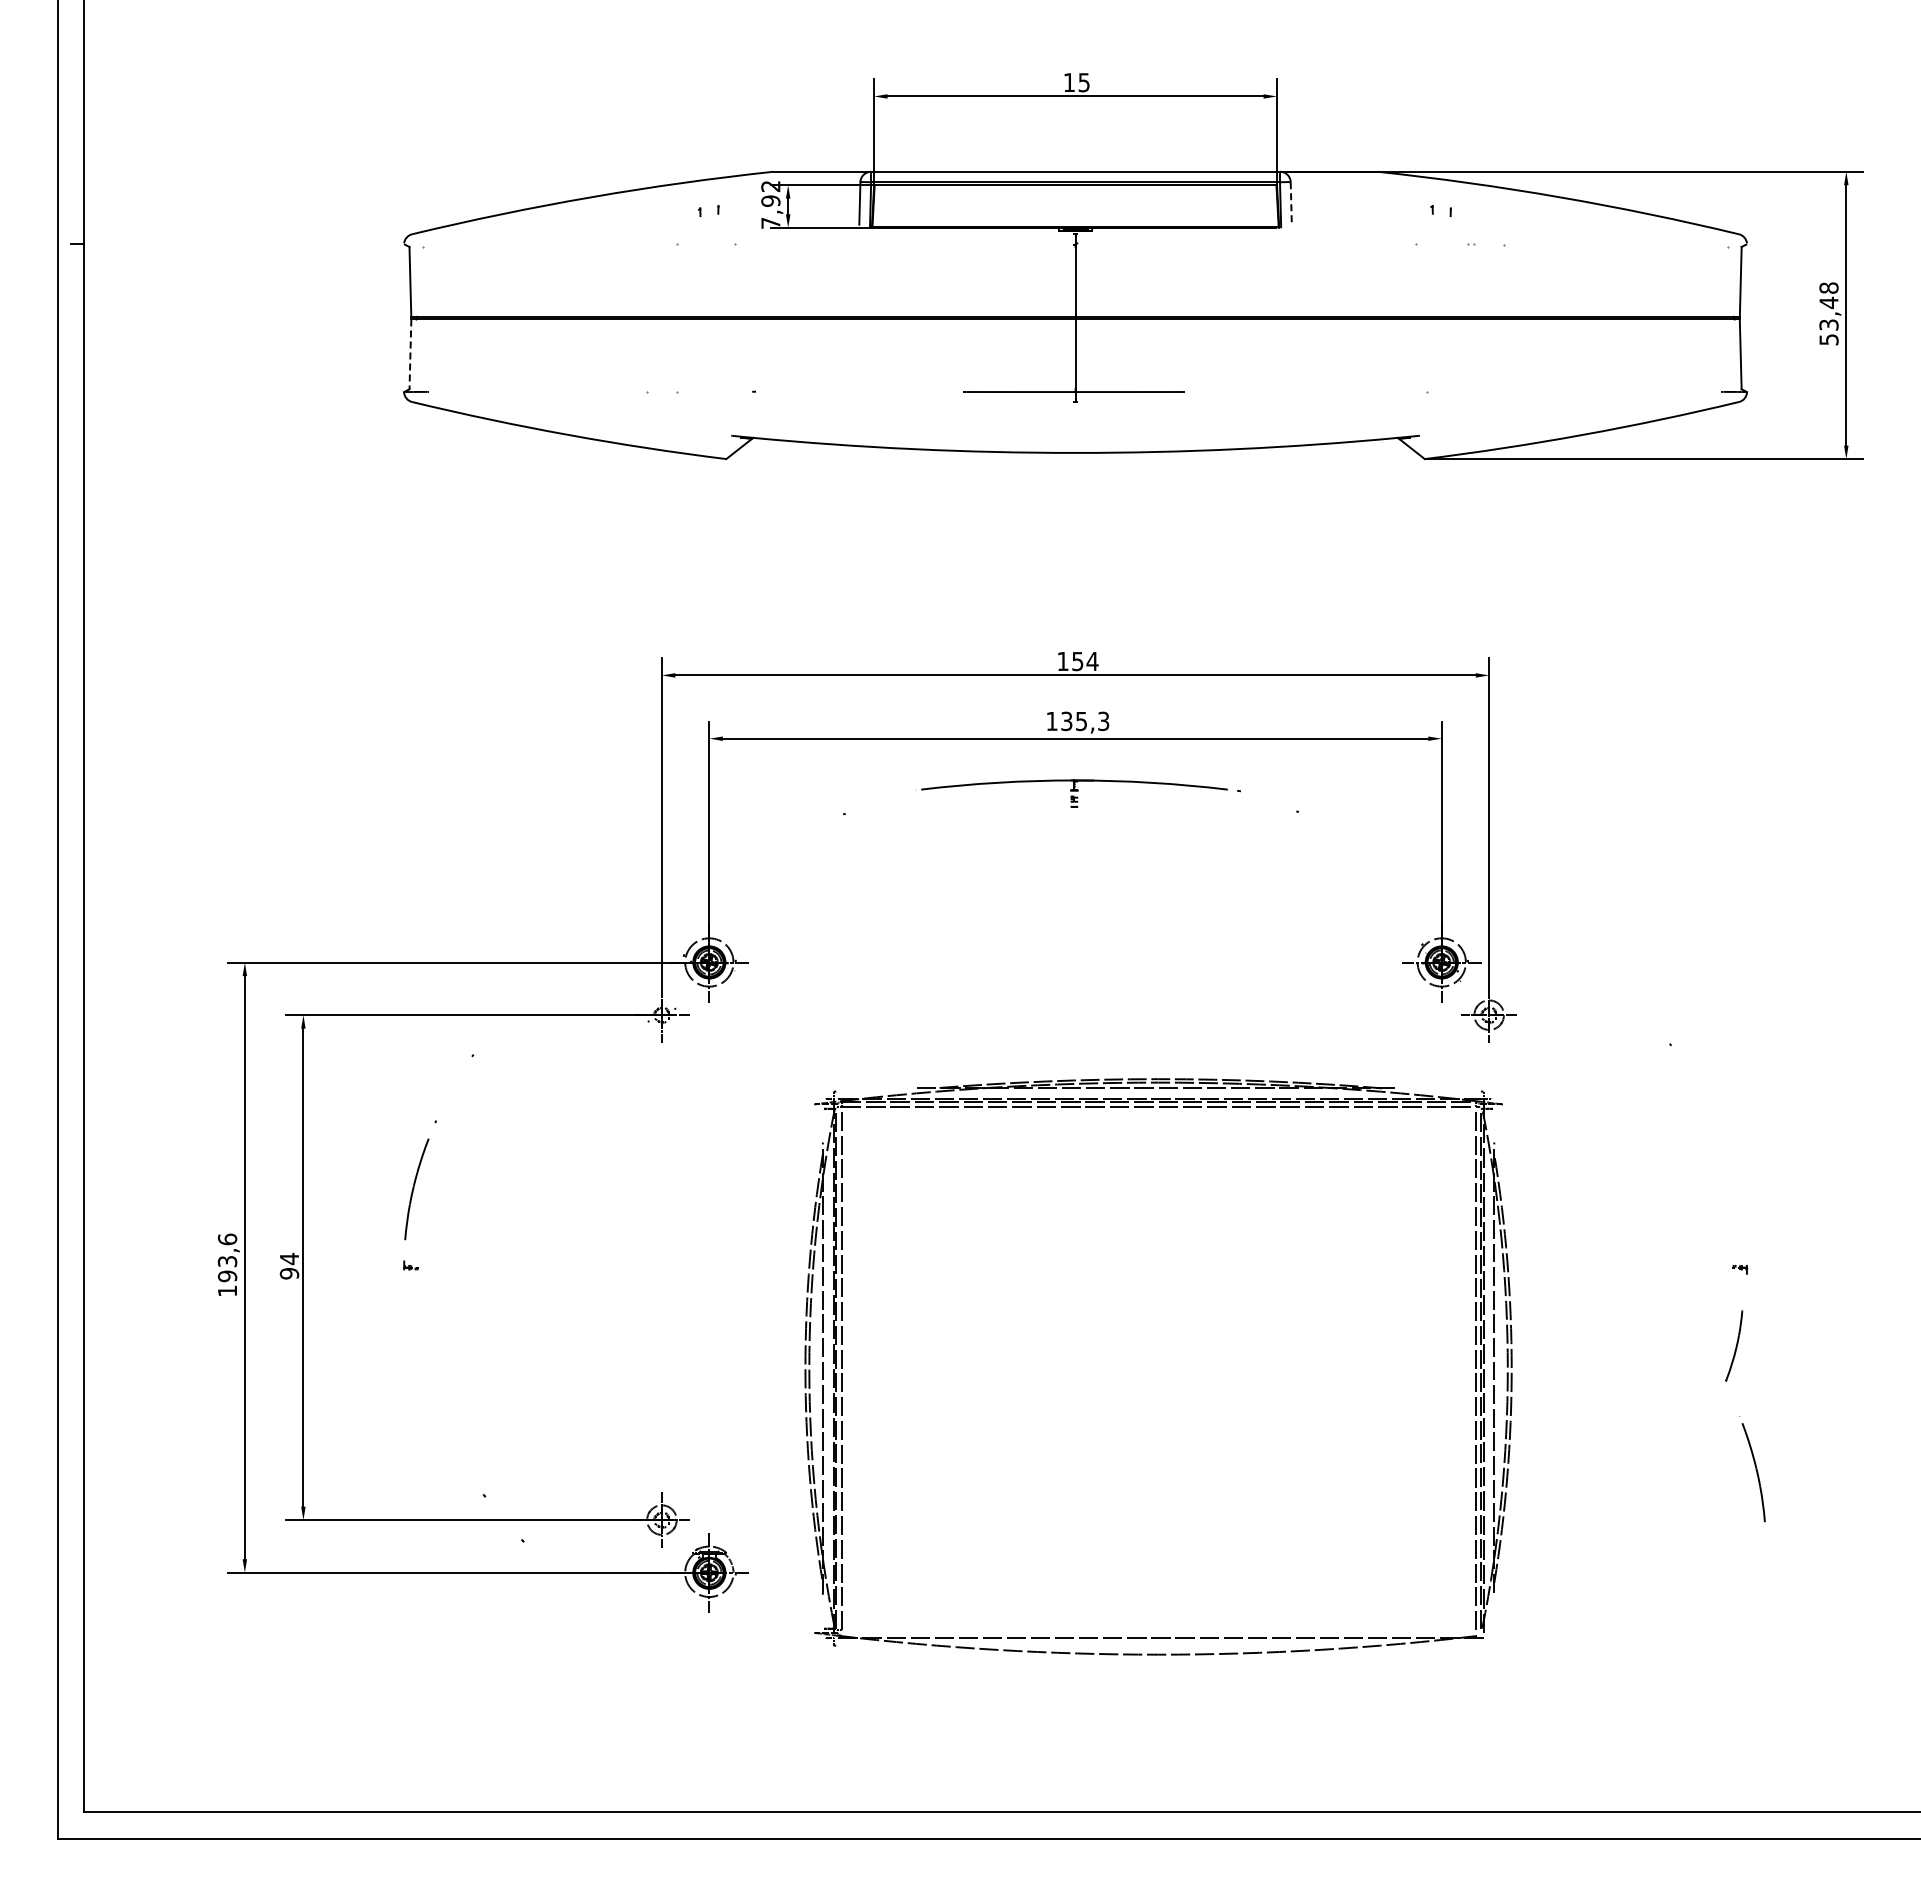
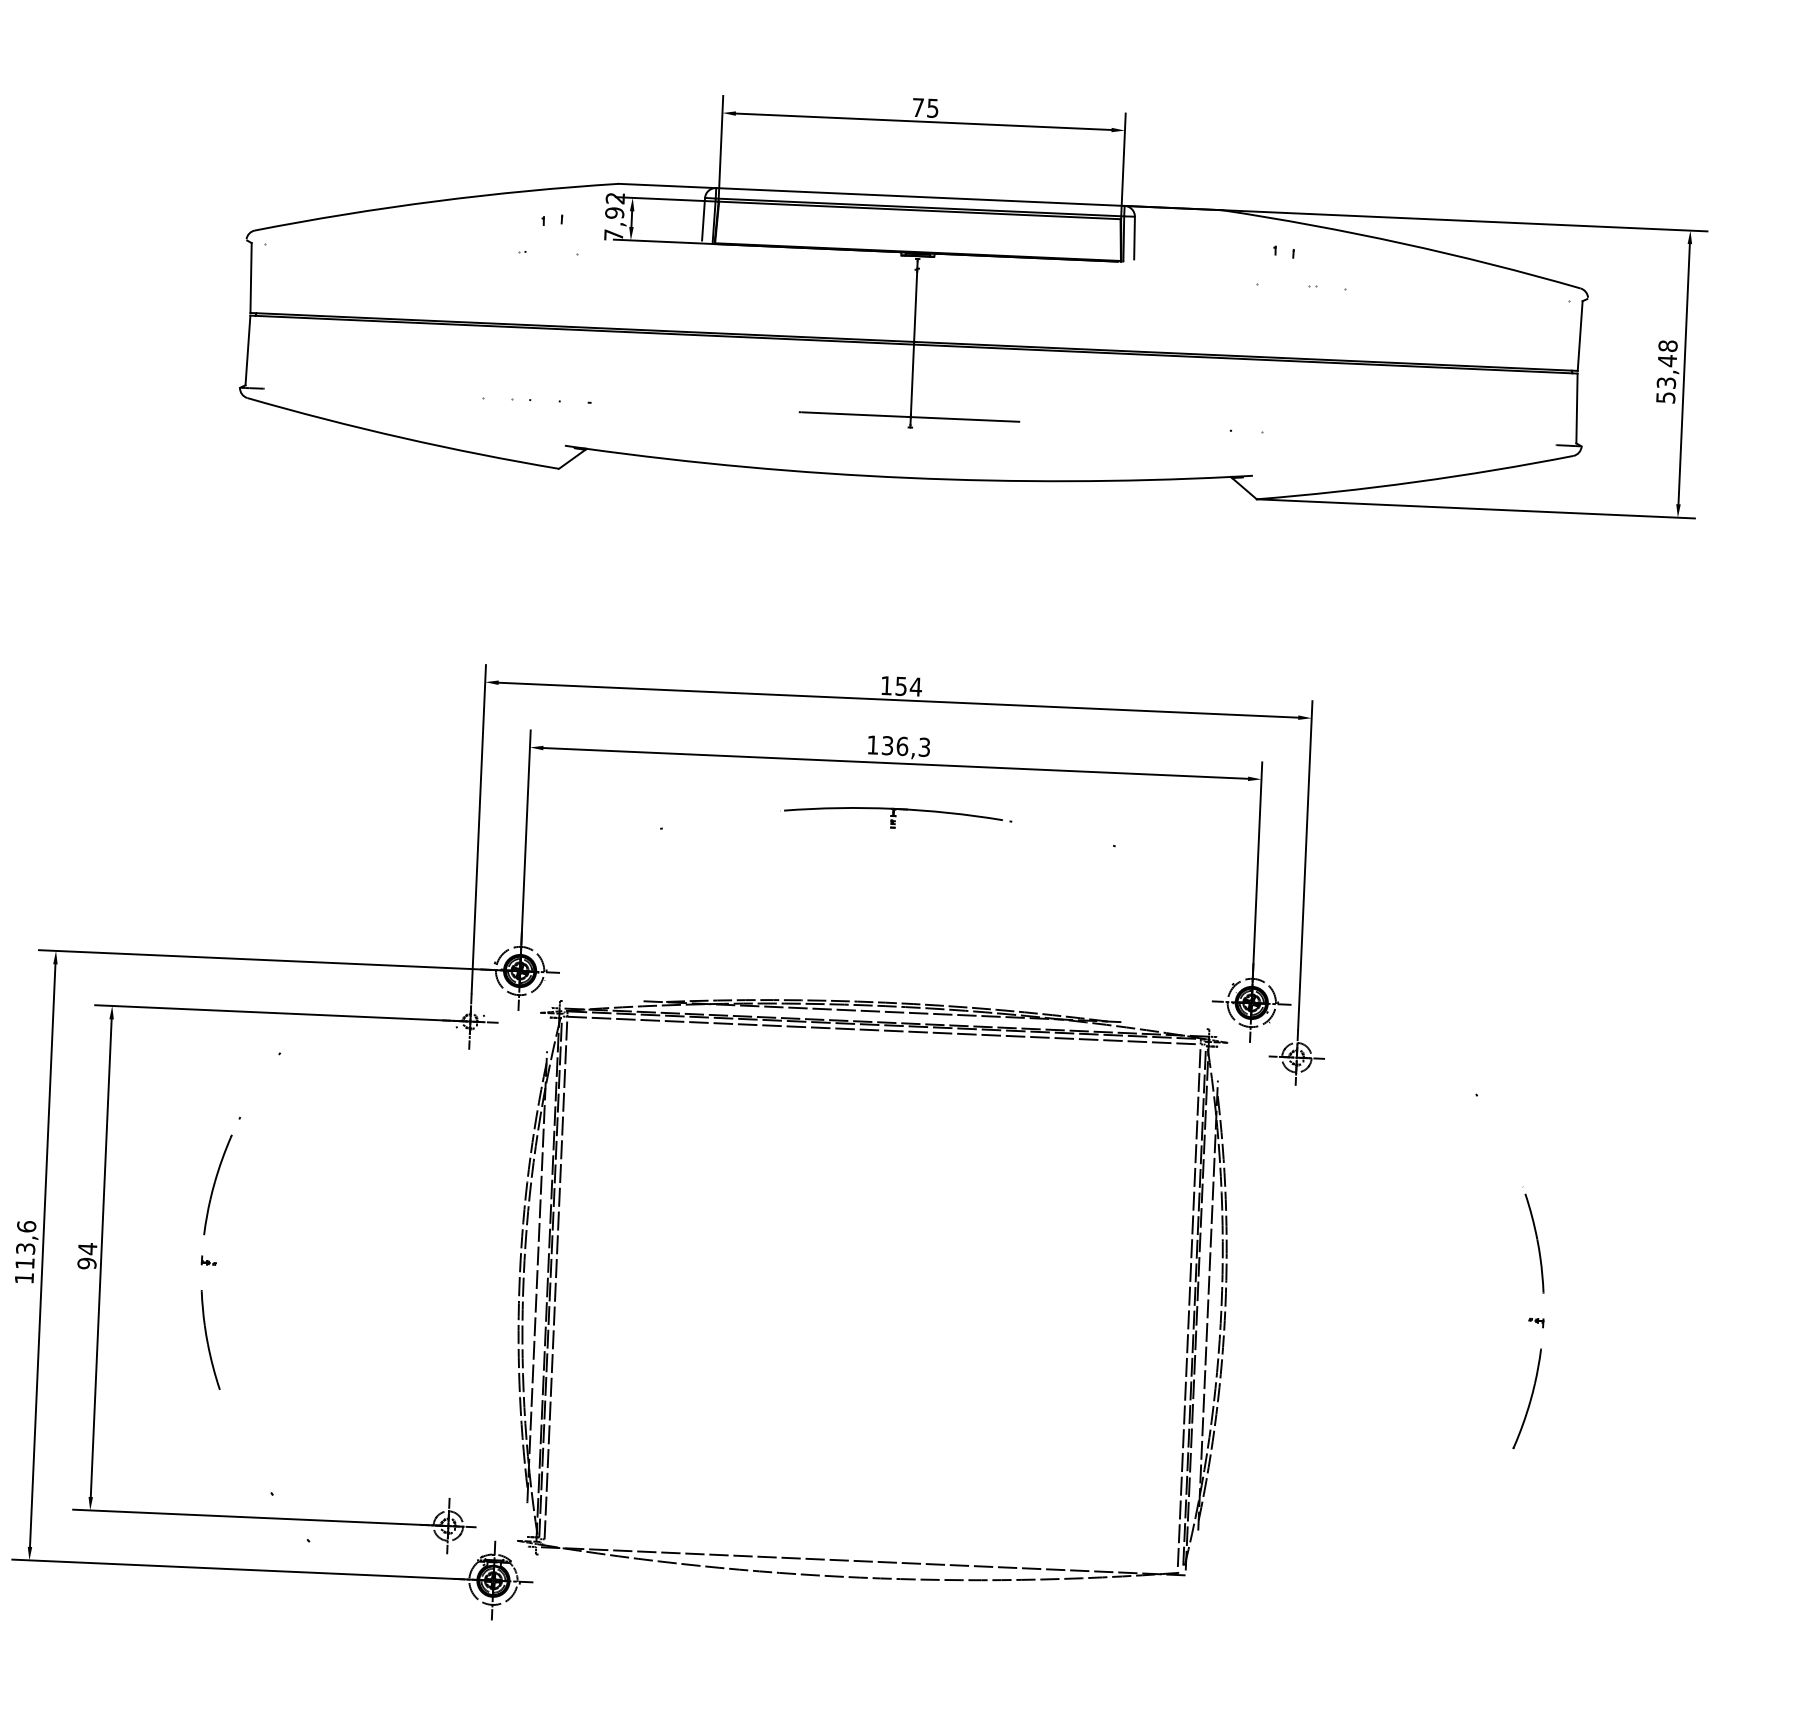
text: (1069, 82) -> (918, 107), 15 -> 75
line: (1291, 203) -> (1134, 238), dashed -> solid
line: (410, 354) -> (248, 350), dashed -> solid
text: (1081, 721) -> (902, 746), 135,3 -> 136,3
part: (1078, 793) -> (896, 818), size x0.71
part: (1159, 1107) -> (884, 1031), moved
text: (227, 1276) -> (24, 1263), 193,6 -> 113,6
part: (416, 1344) -> (210, 1339), added
part: (1733, 1345) -> (1526, 1398), size x1.43
part: (1752, 1469) -> (1533, 1240), moved

